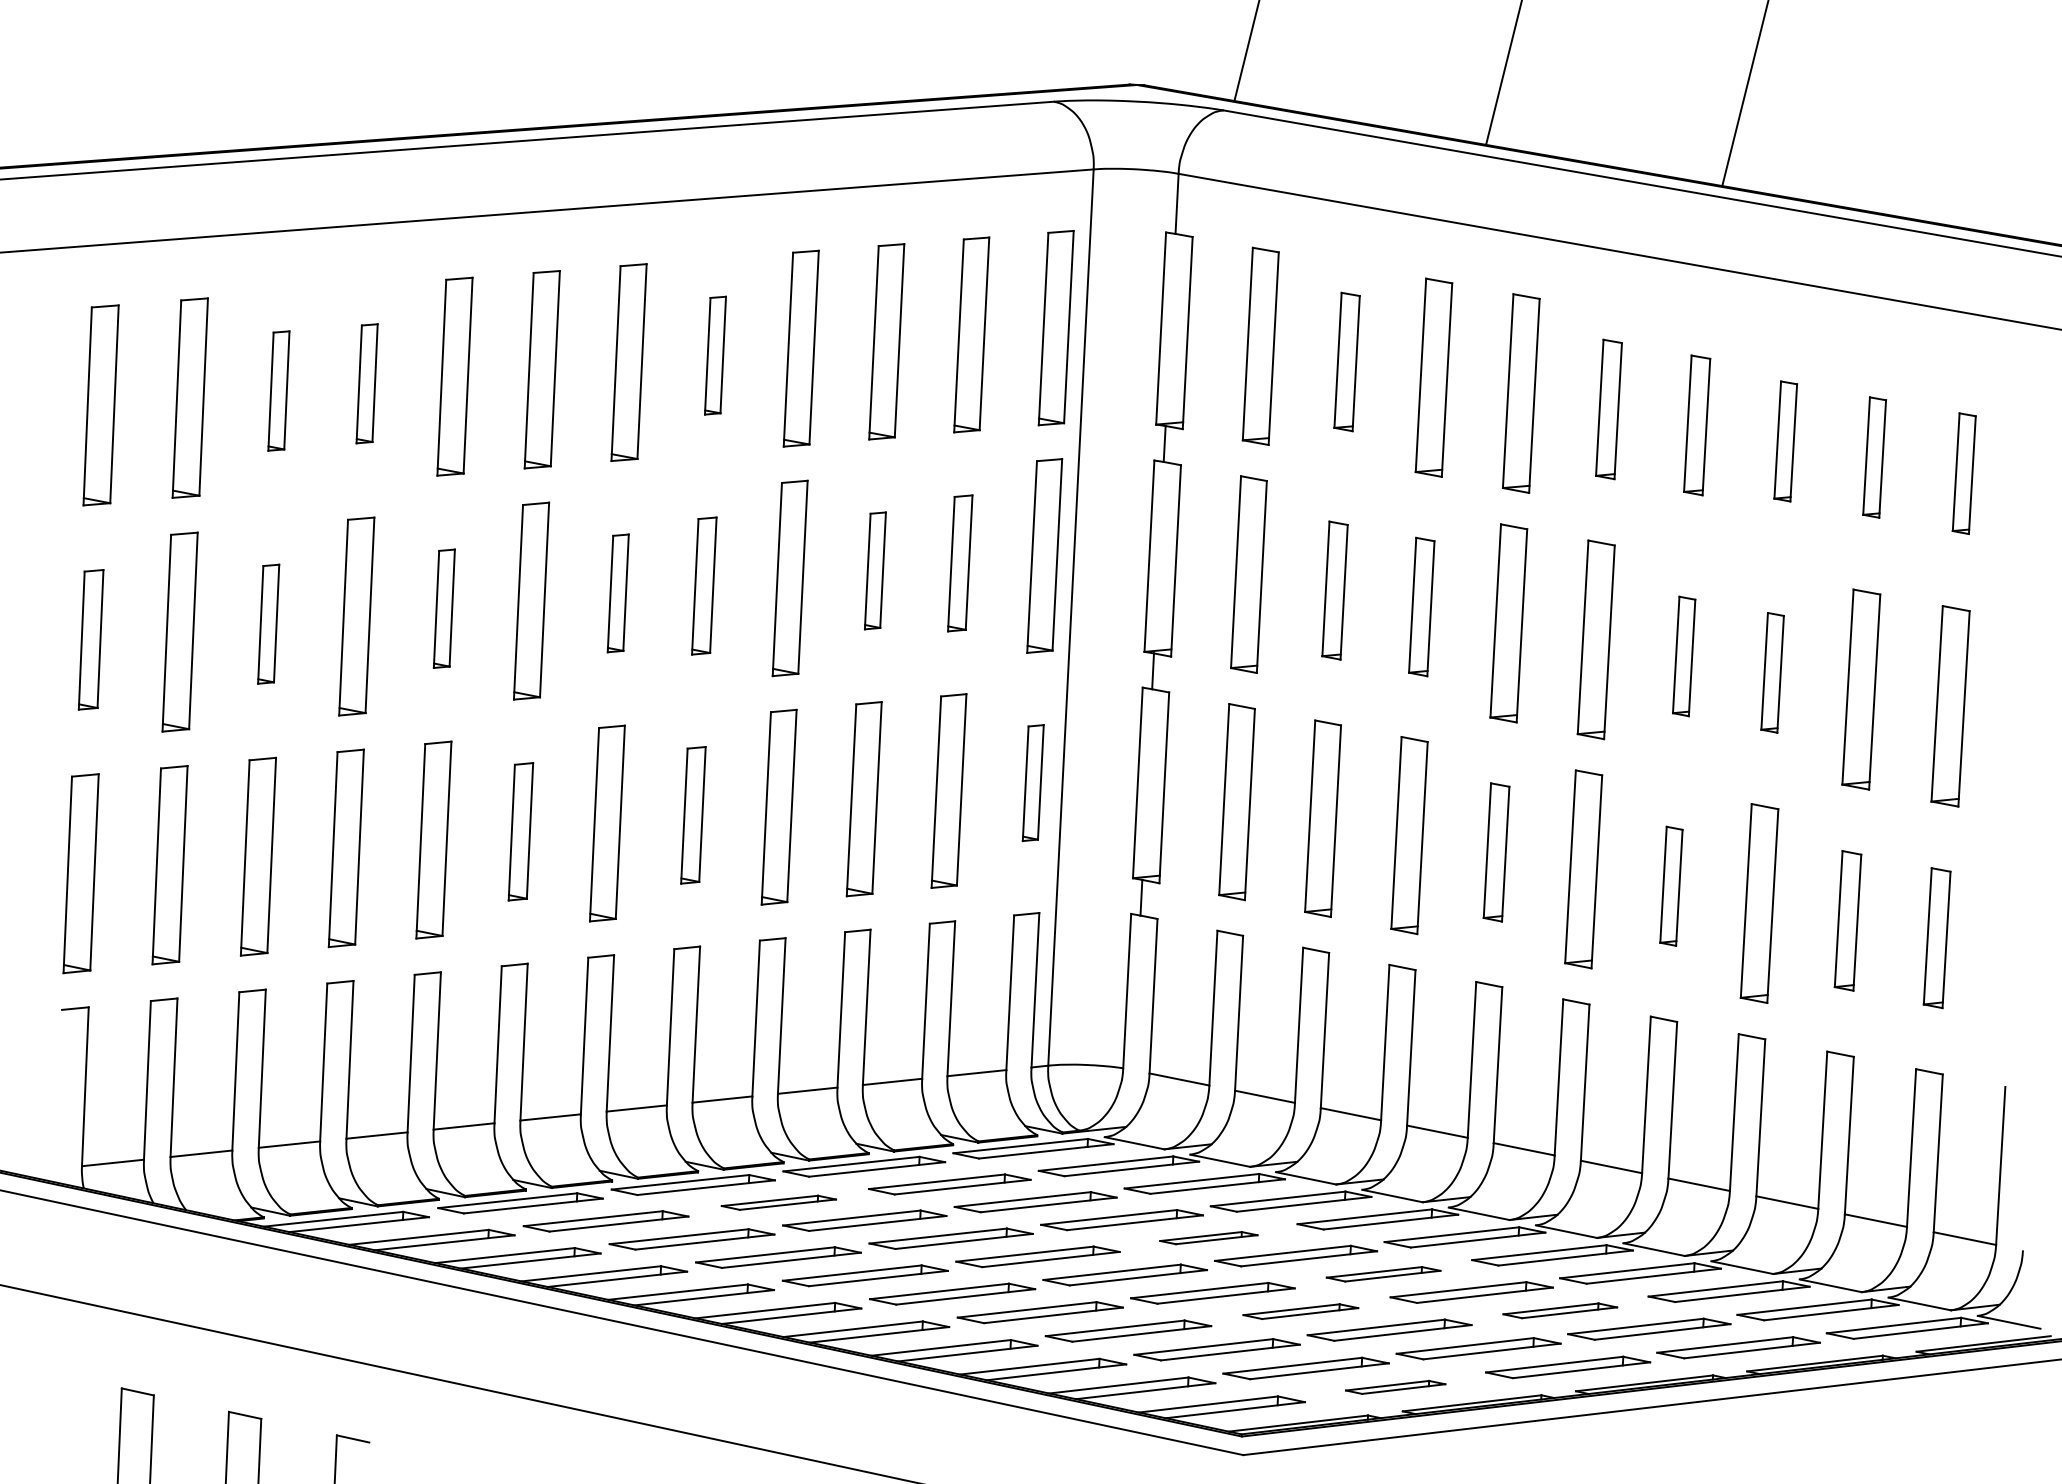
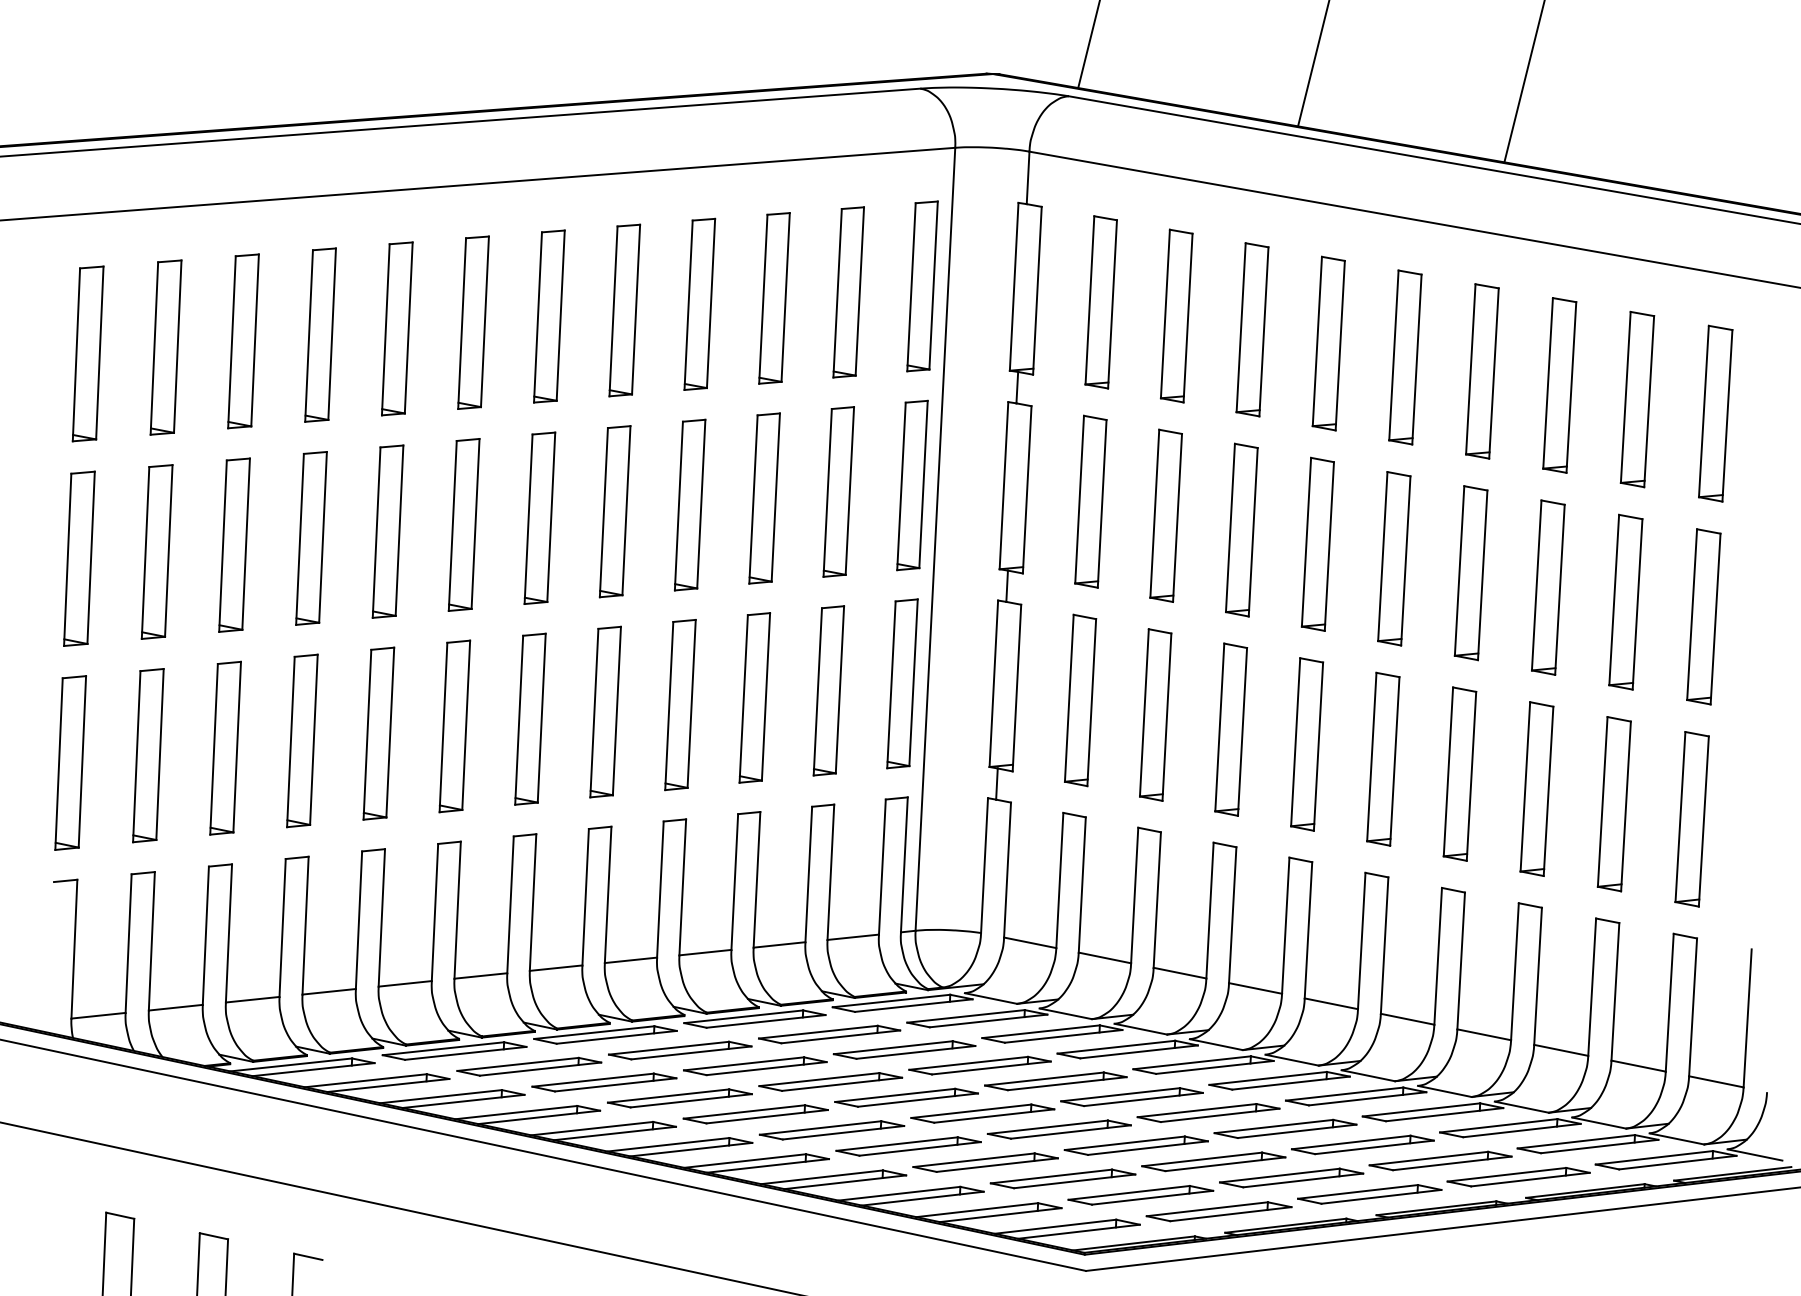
part: (715, 355) -> (624, 310), size x1.67
part: (1346, 361) -> (1176, 315), size x1.43
part: (367, 383) -> (320, 334), size x1.67
part: (278, 391) -> (243, 341), size x1.67
part: (1609, 409) -> (1405, 357), size x1.43
part: (1697, 425) -> (1482, 371), size x1.43
part: (1785, 441) -> (1559, 385), size x1.67
part: (1874, 457) -> (1637, 399), size x1.67
part: (1963, 473) -> (1715, 413), size x1.67
part: (960, 562) -> (838, 491), size x1.43
part: (875, 570) -> (764, 498), size x1.67
part: (703, 585) -> (614, 511), size x1.43
part: (1334, 590) -> (1165, 515), size x1.43
part: (617, 592) -> (539, 517), size x1.67
part: (1421, 606) -> (1241, 529), size x1.43
part: (443, 608) -> (387, 531), size x1.67
part: (268, 623) -> (234, 544), size x1.67
part: (91, 639) -> (79, 558), size x1.43
part: (1683, 656) -> (1470, 573), size x1.67
part: (1772, 672) -> (1548, 587), size x1.67
part: (1033, 782) -> (902, 683), size x1.67
part: (693, 814) -> (605, 711), size x1.43
part: (520, 831) -> (454, 726), size x1.43
part: (1496, 852) -> (1307, 744), size x1.43
part: (1670, 885) -> (1459, 773), size x1.67
part: (1847, 921) -> (1613, 804), size x1.43
part: (1936, 938) -> (1691, 819), size x1.43
part: (779, 1202) -> (680, 1050), size x1.43
part: (1208, 1238) -> (1055, 1081), size x1.67
part: (1383, 1273) -> (1208, 1112), size x1.43
part: (1559, 1310) -> (1362, 1144), size x1.43
part: (1300, 1311) -> (1135, 1145), size x1.43
part: (1395, 1387) -> (1218, 1211), size x1.67

